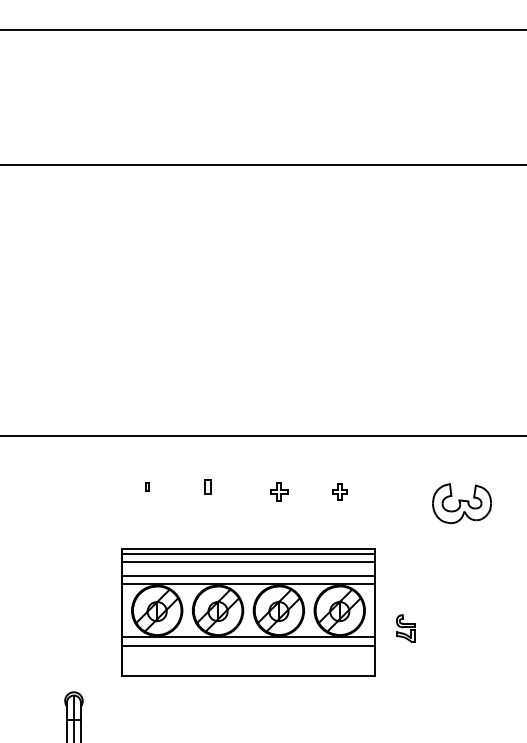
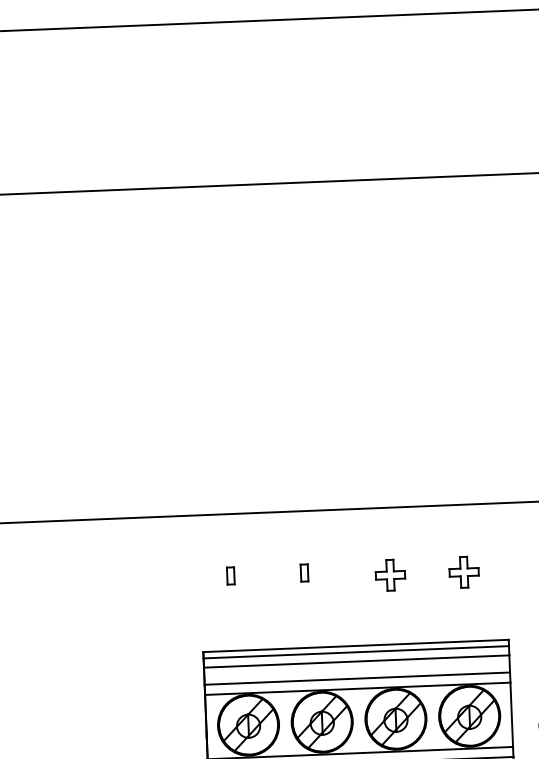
part: (147, 486) -> (230, 575), size x1.67
part: (278, 491) -> (389, 574), size x1.43
part: (339, 491) -> (463, 571), size x1.67

